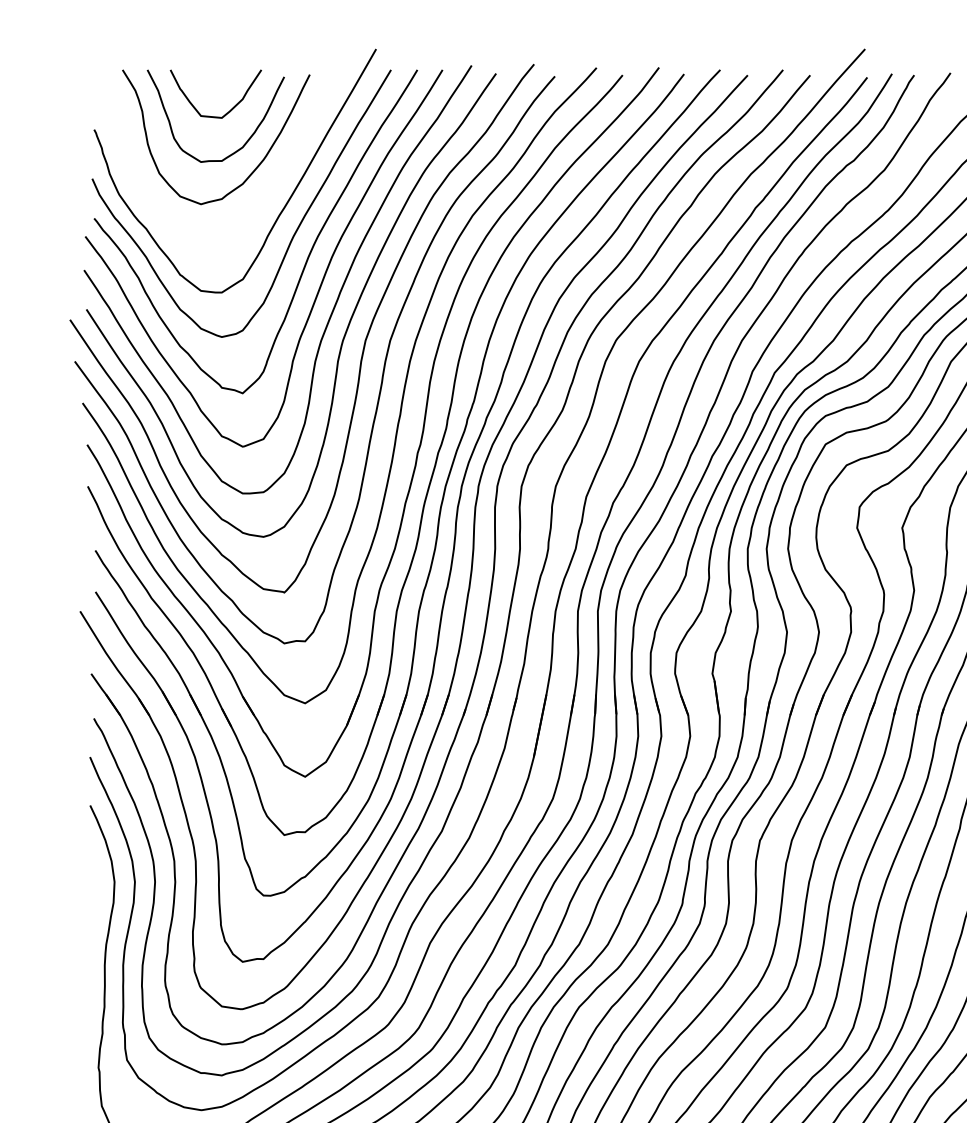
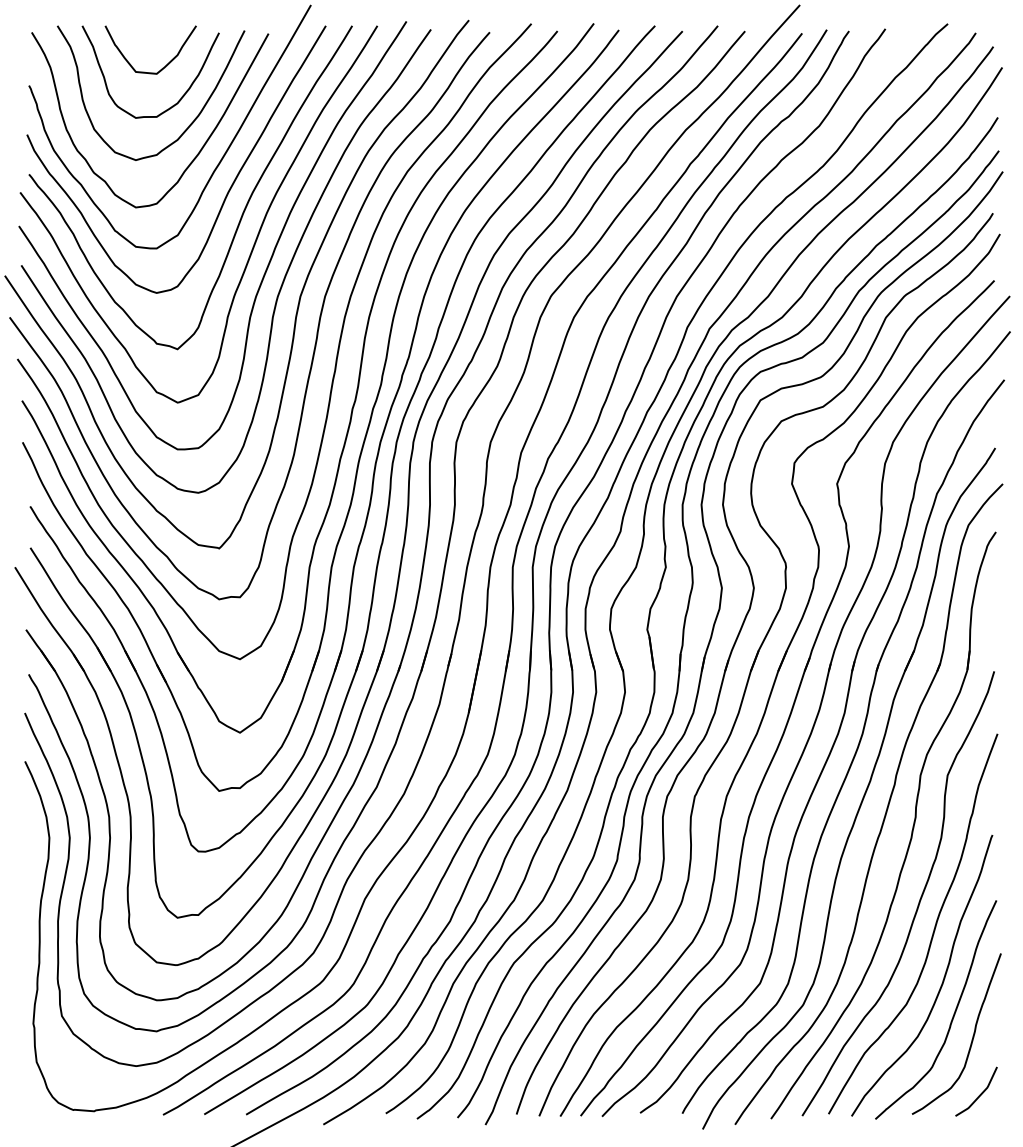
curve: (261, 198) -> (196, 154), added

